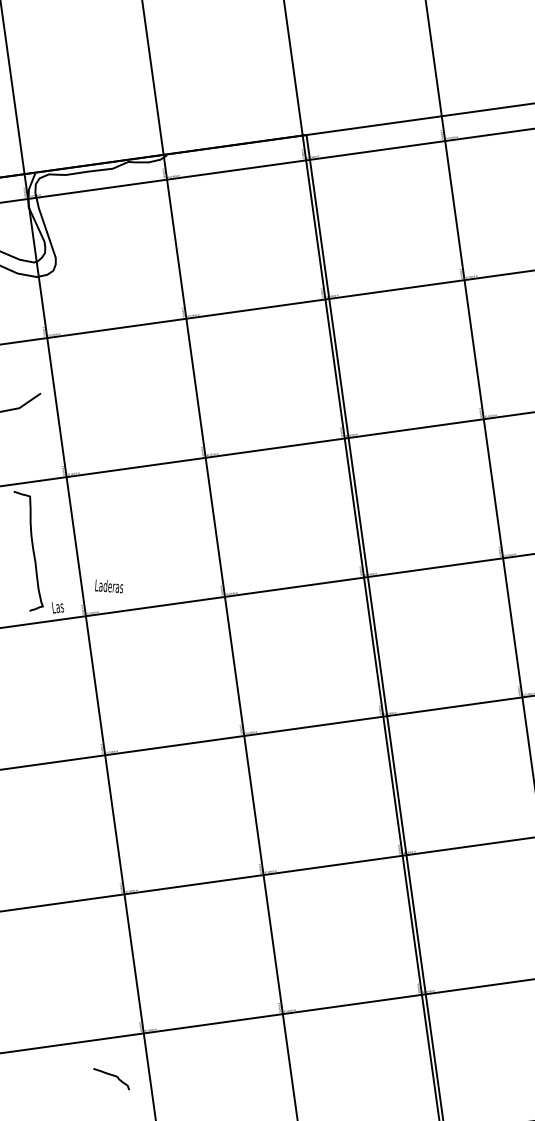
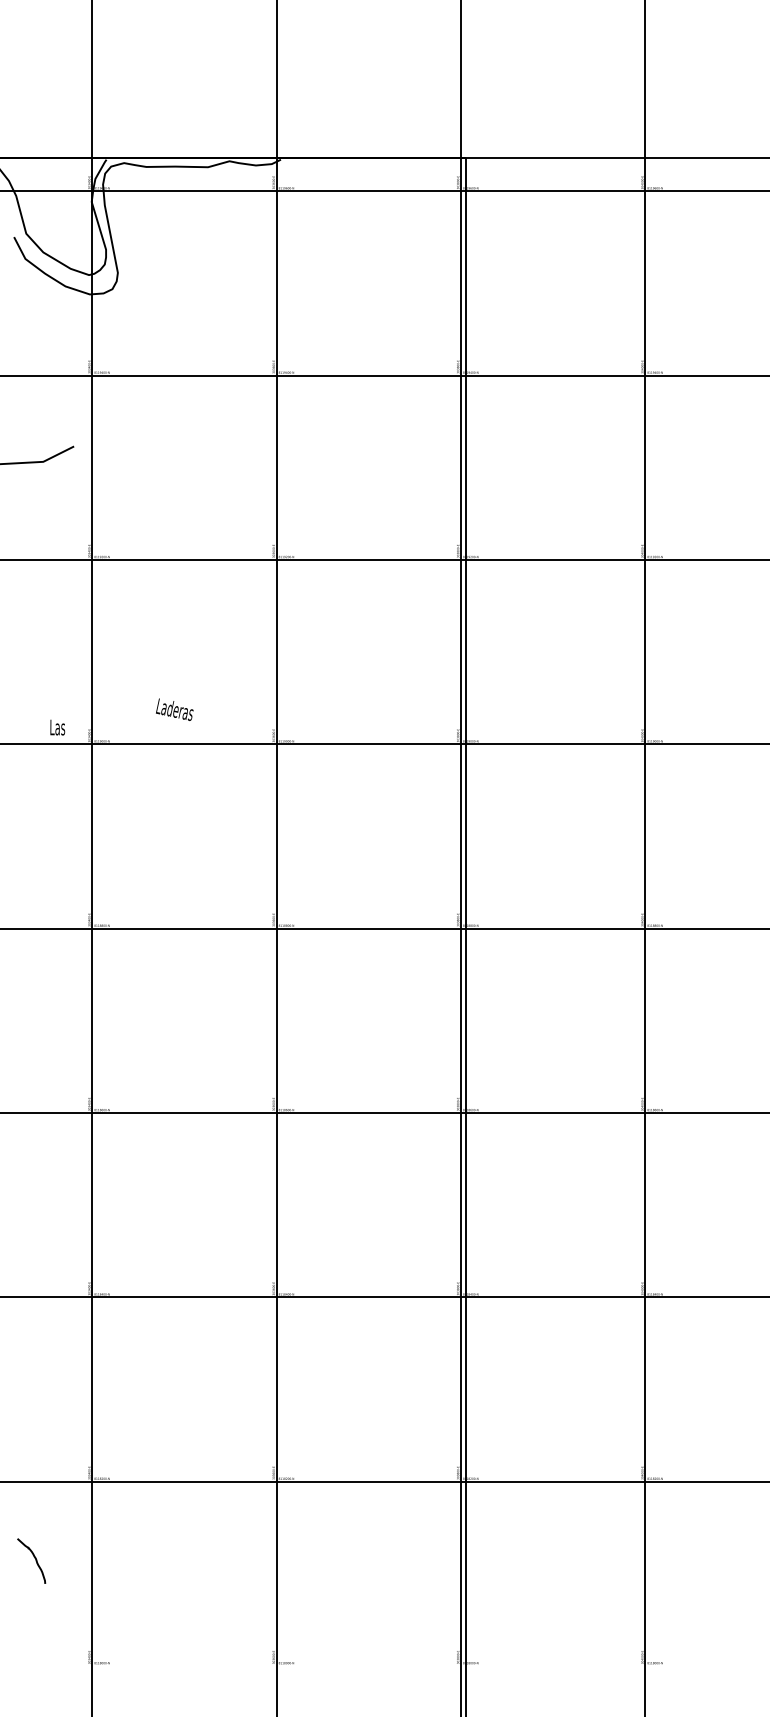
curve: (32, 549) -> (35, 648), removed
text: (108, 586) -> (174, 709), moved
curve: (111, 1075) -> (42, 1346), removed

